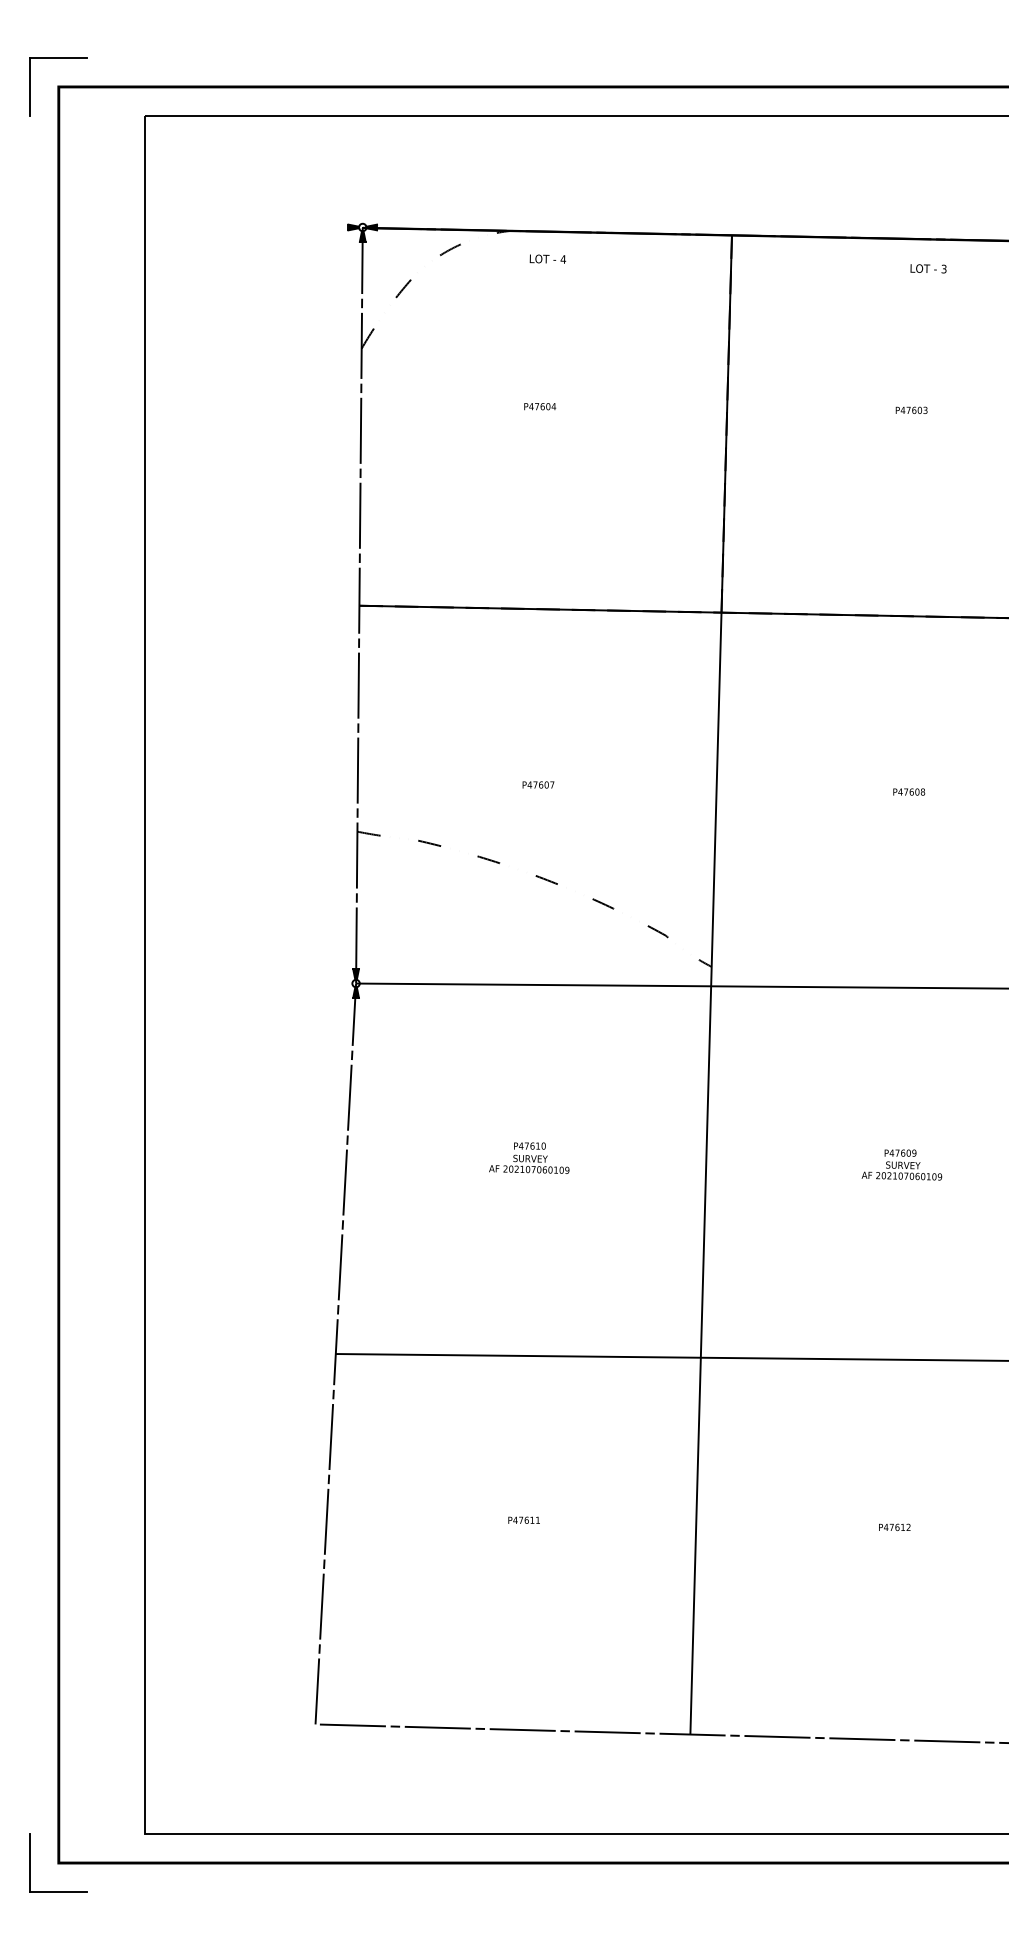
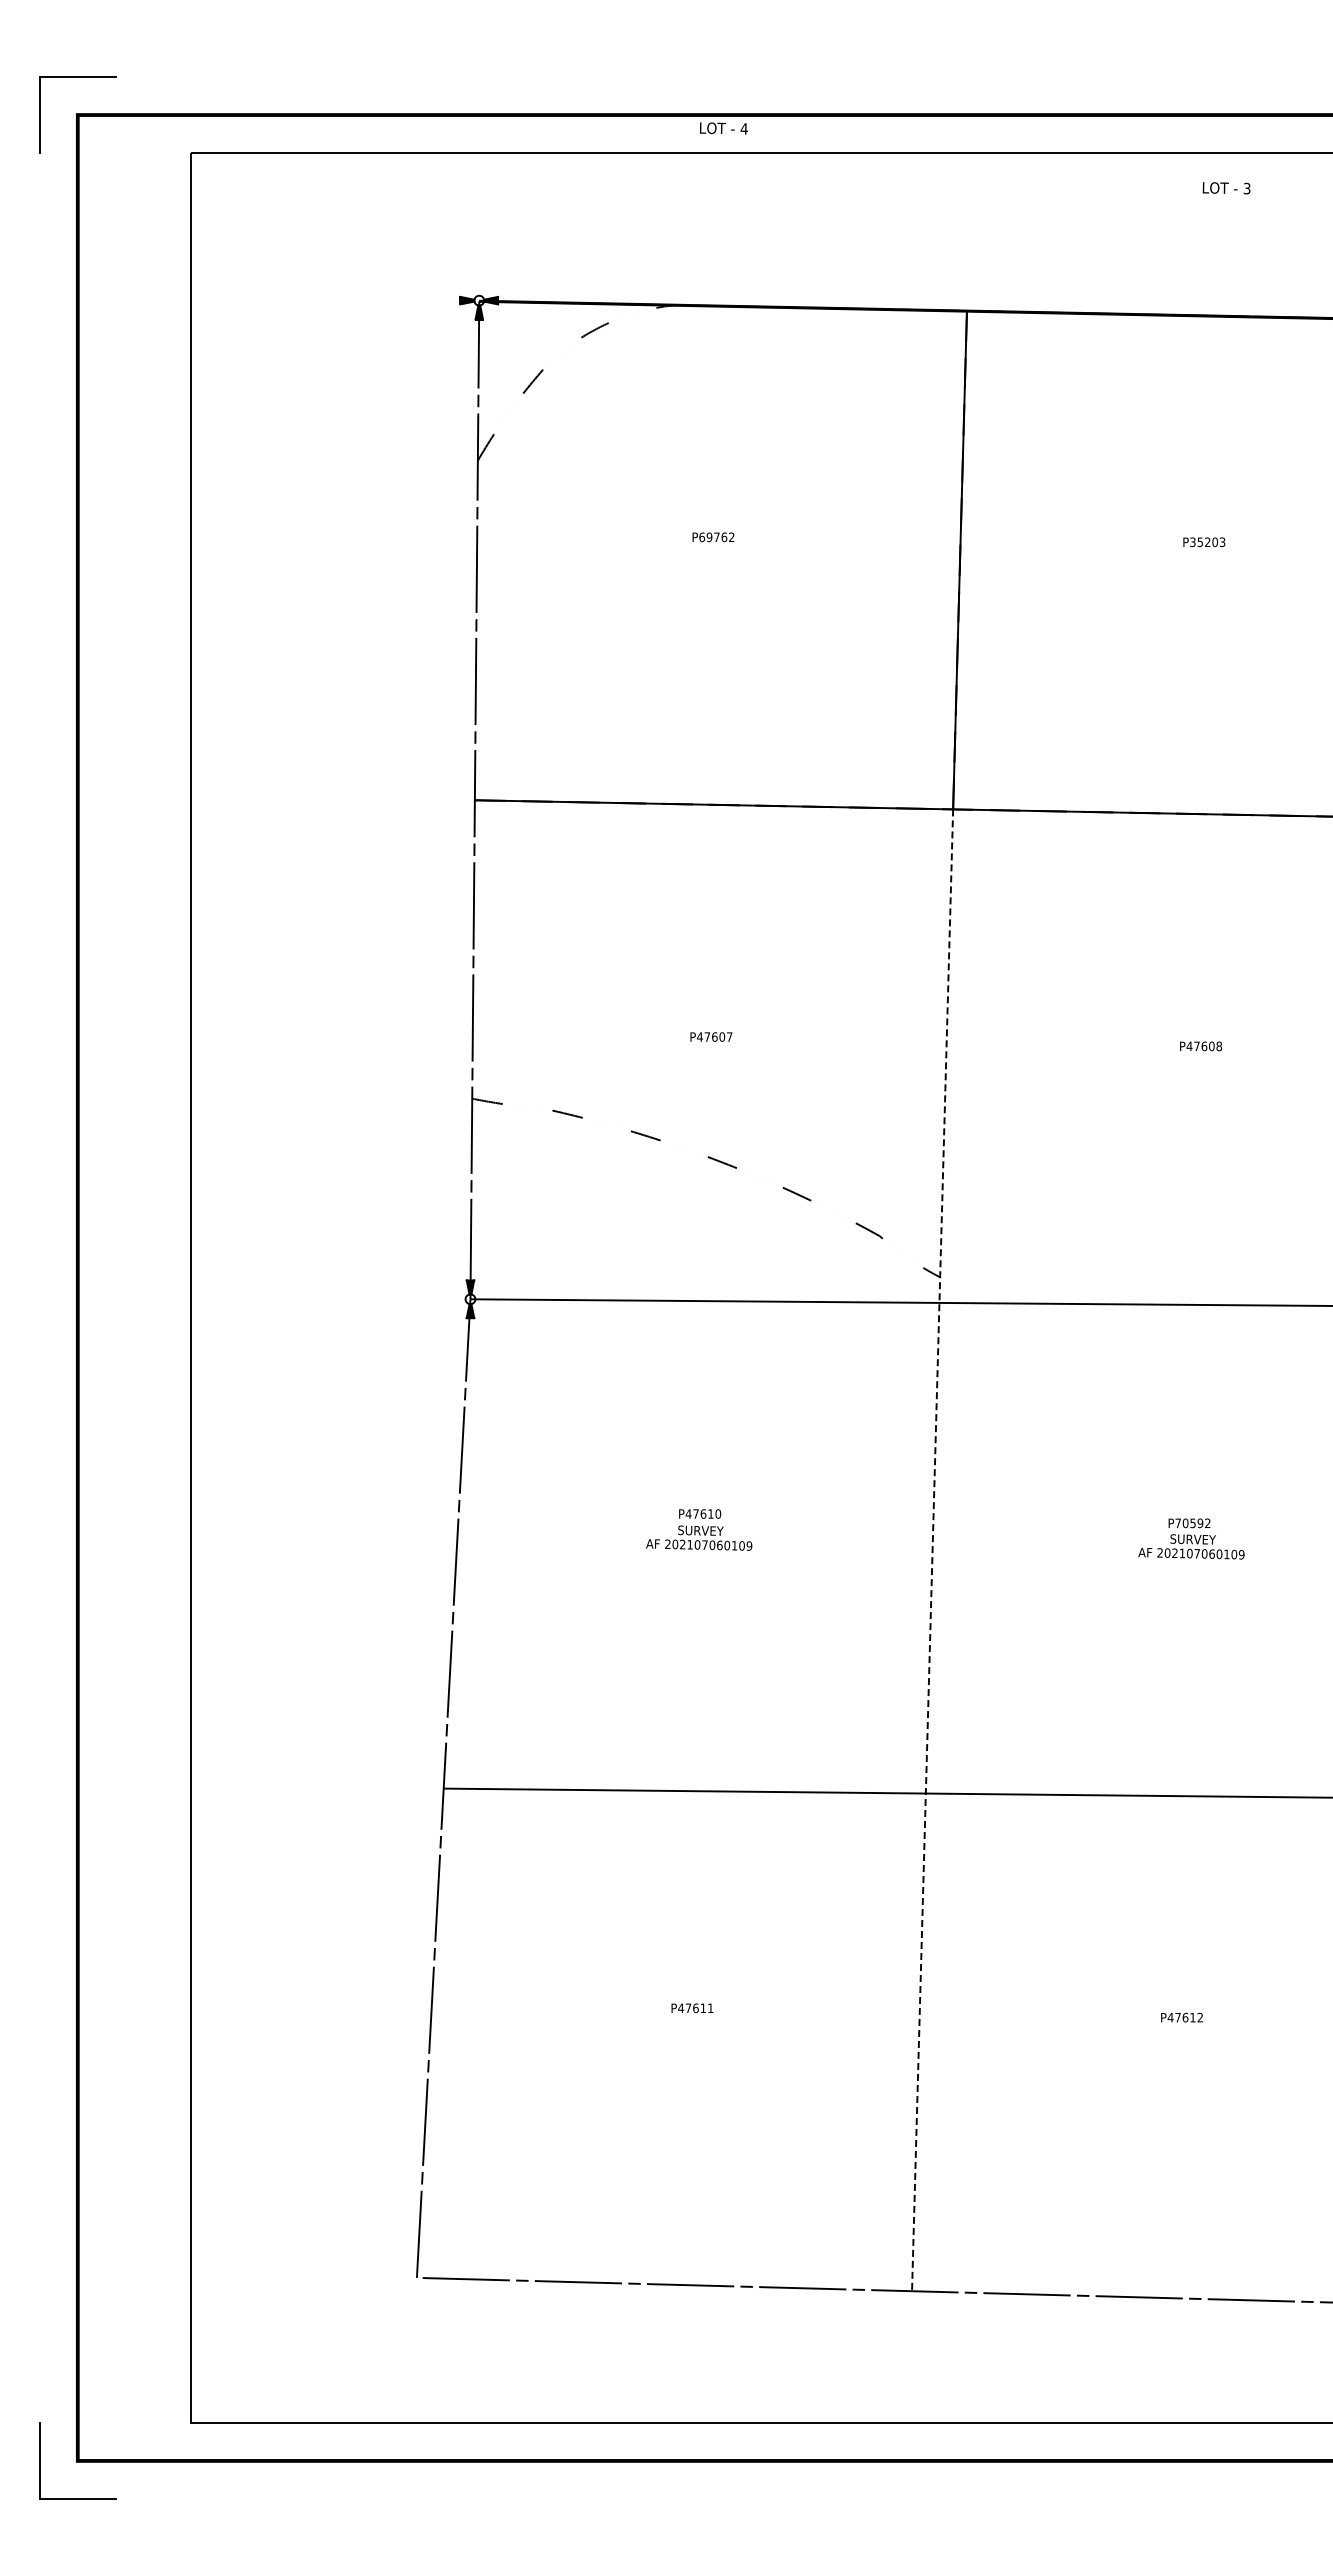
text: (547, 259) -> (723, 128), moved
text: (928, 269) -> (1226, 188), moved
text: (542, 406) -> (716, 537), P47604 -> P69762
text: (908, 410) -> (1199, 542), P47603 -> P35203
text: (902, 1153) -> (1192, 1523), P47609 -> P70592
line: (705, 1173) -> (932, 1550), solid -> dashed

